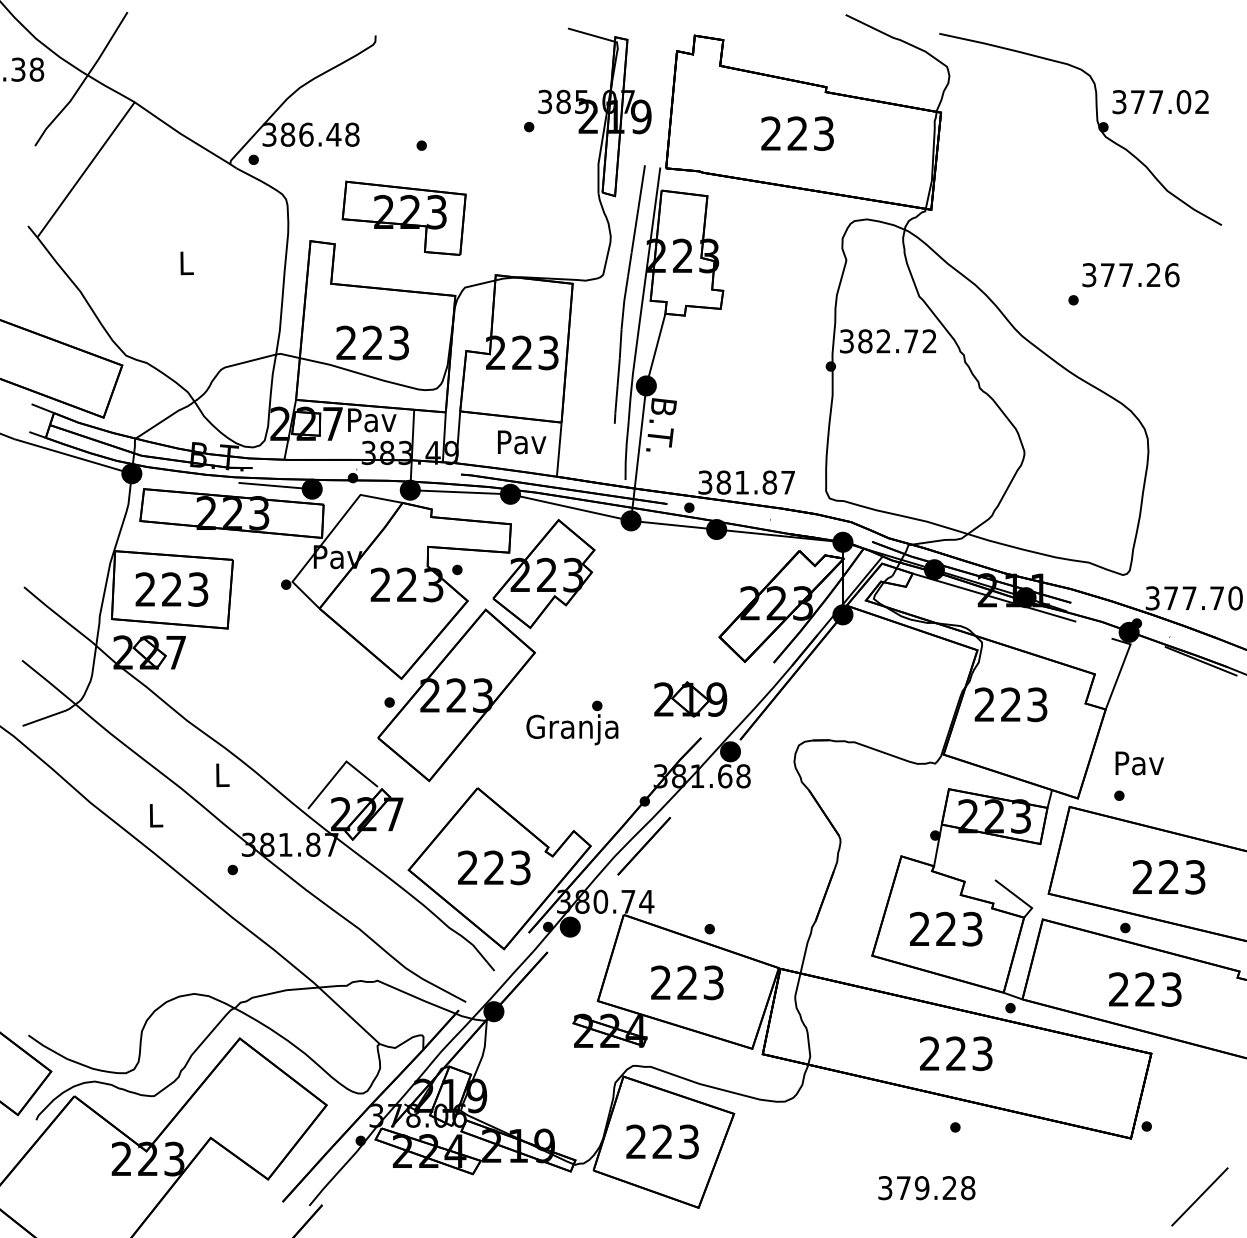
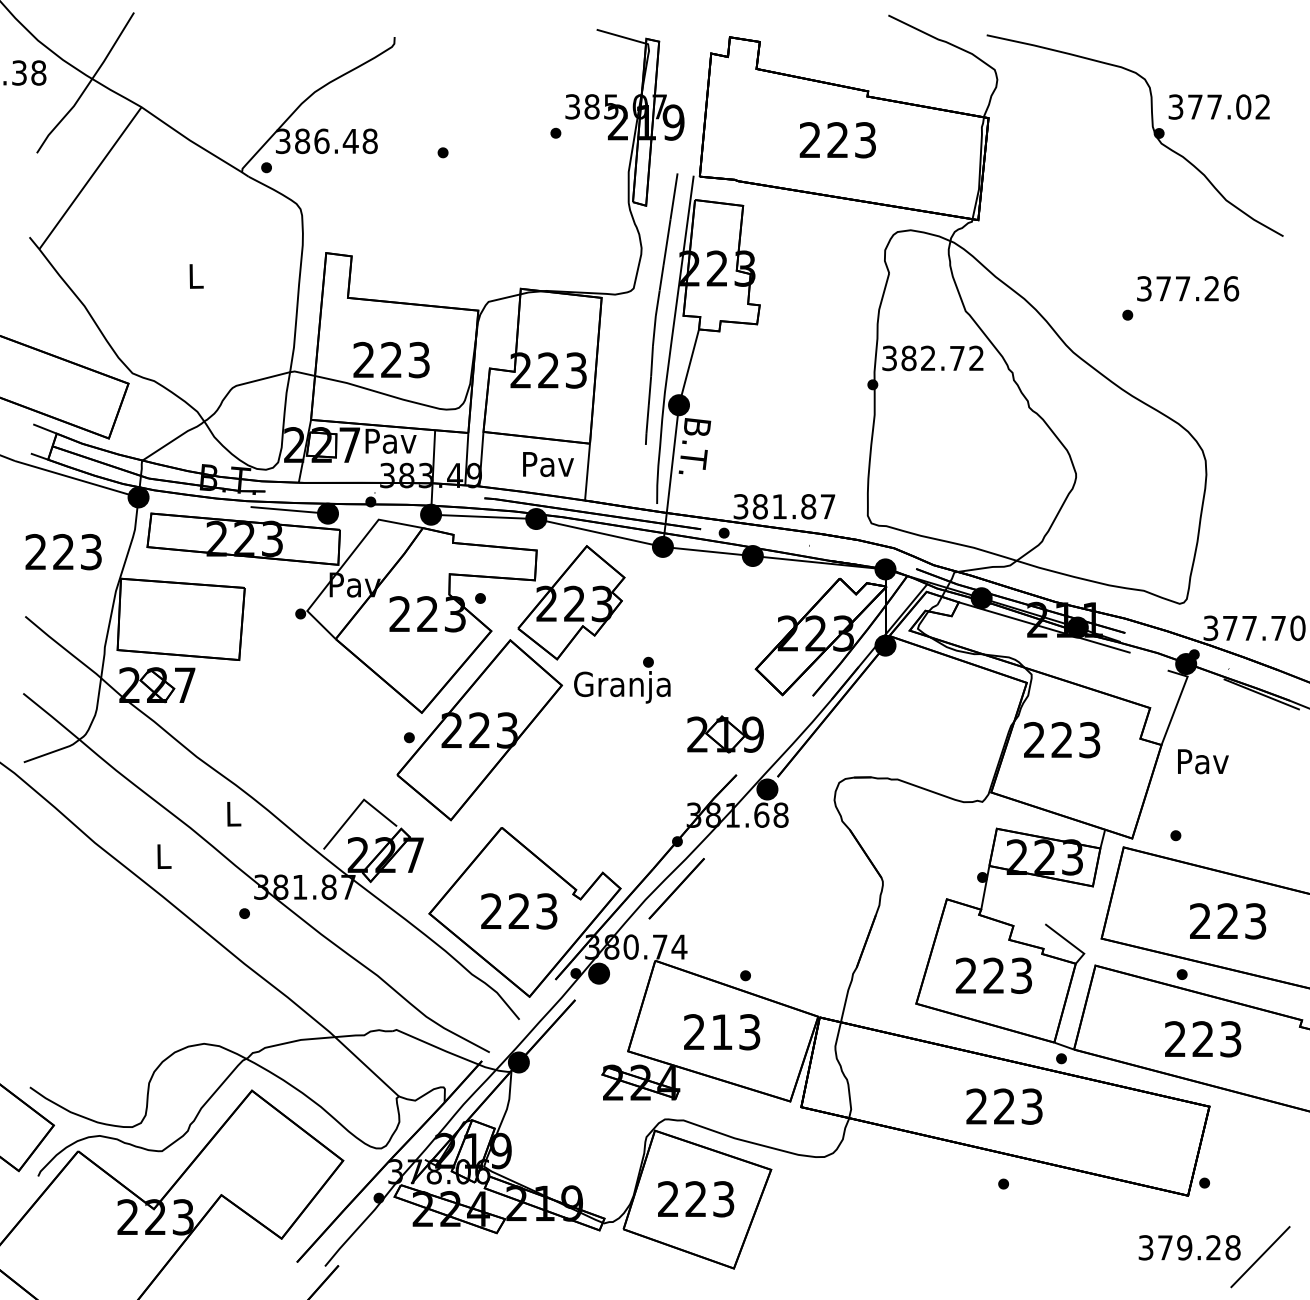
part: (404, 217) -> (424, 228), removed
text: (171, 589) -> (63, 552), moved
text: (572, 722) -> (622, 679), moved
text: (1139, 763) -> (1203, 761), moved
text: (686, 982) -> (721, 1031), 223 -> 213
text: (926, 1187) -> (1189, 1247), moved

